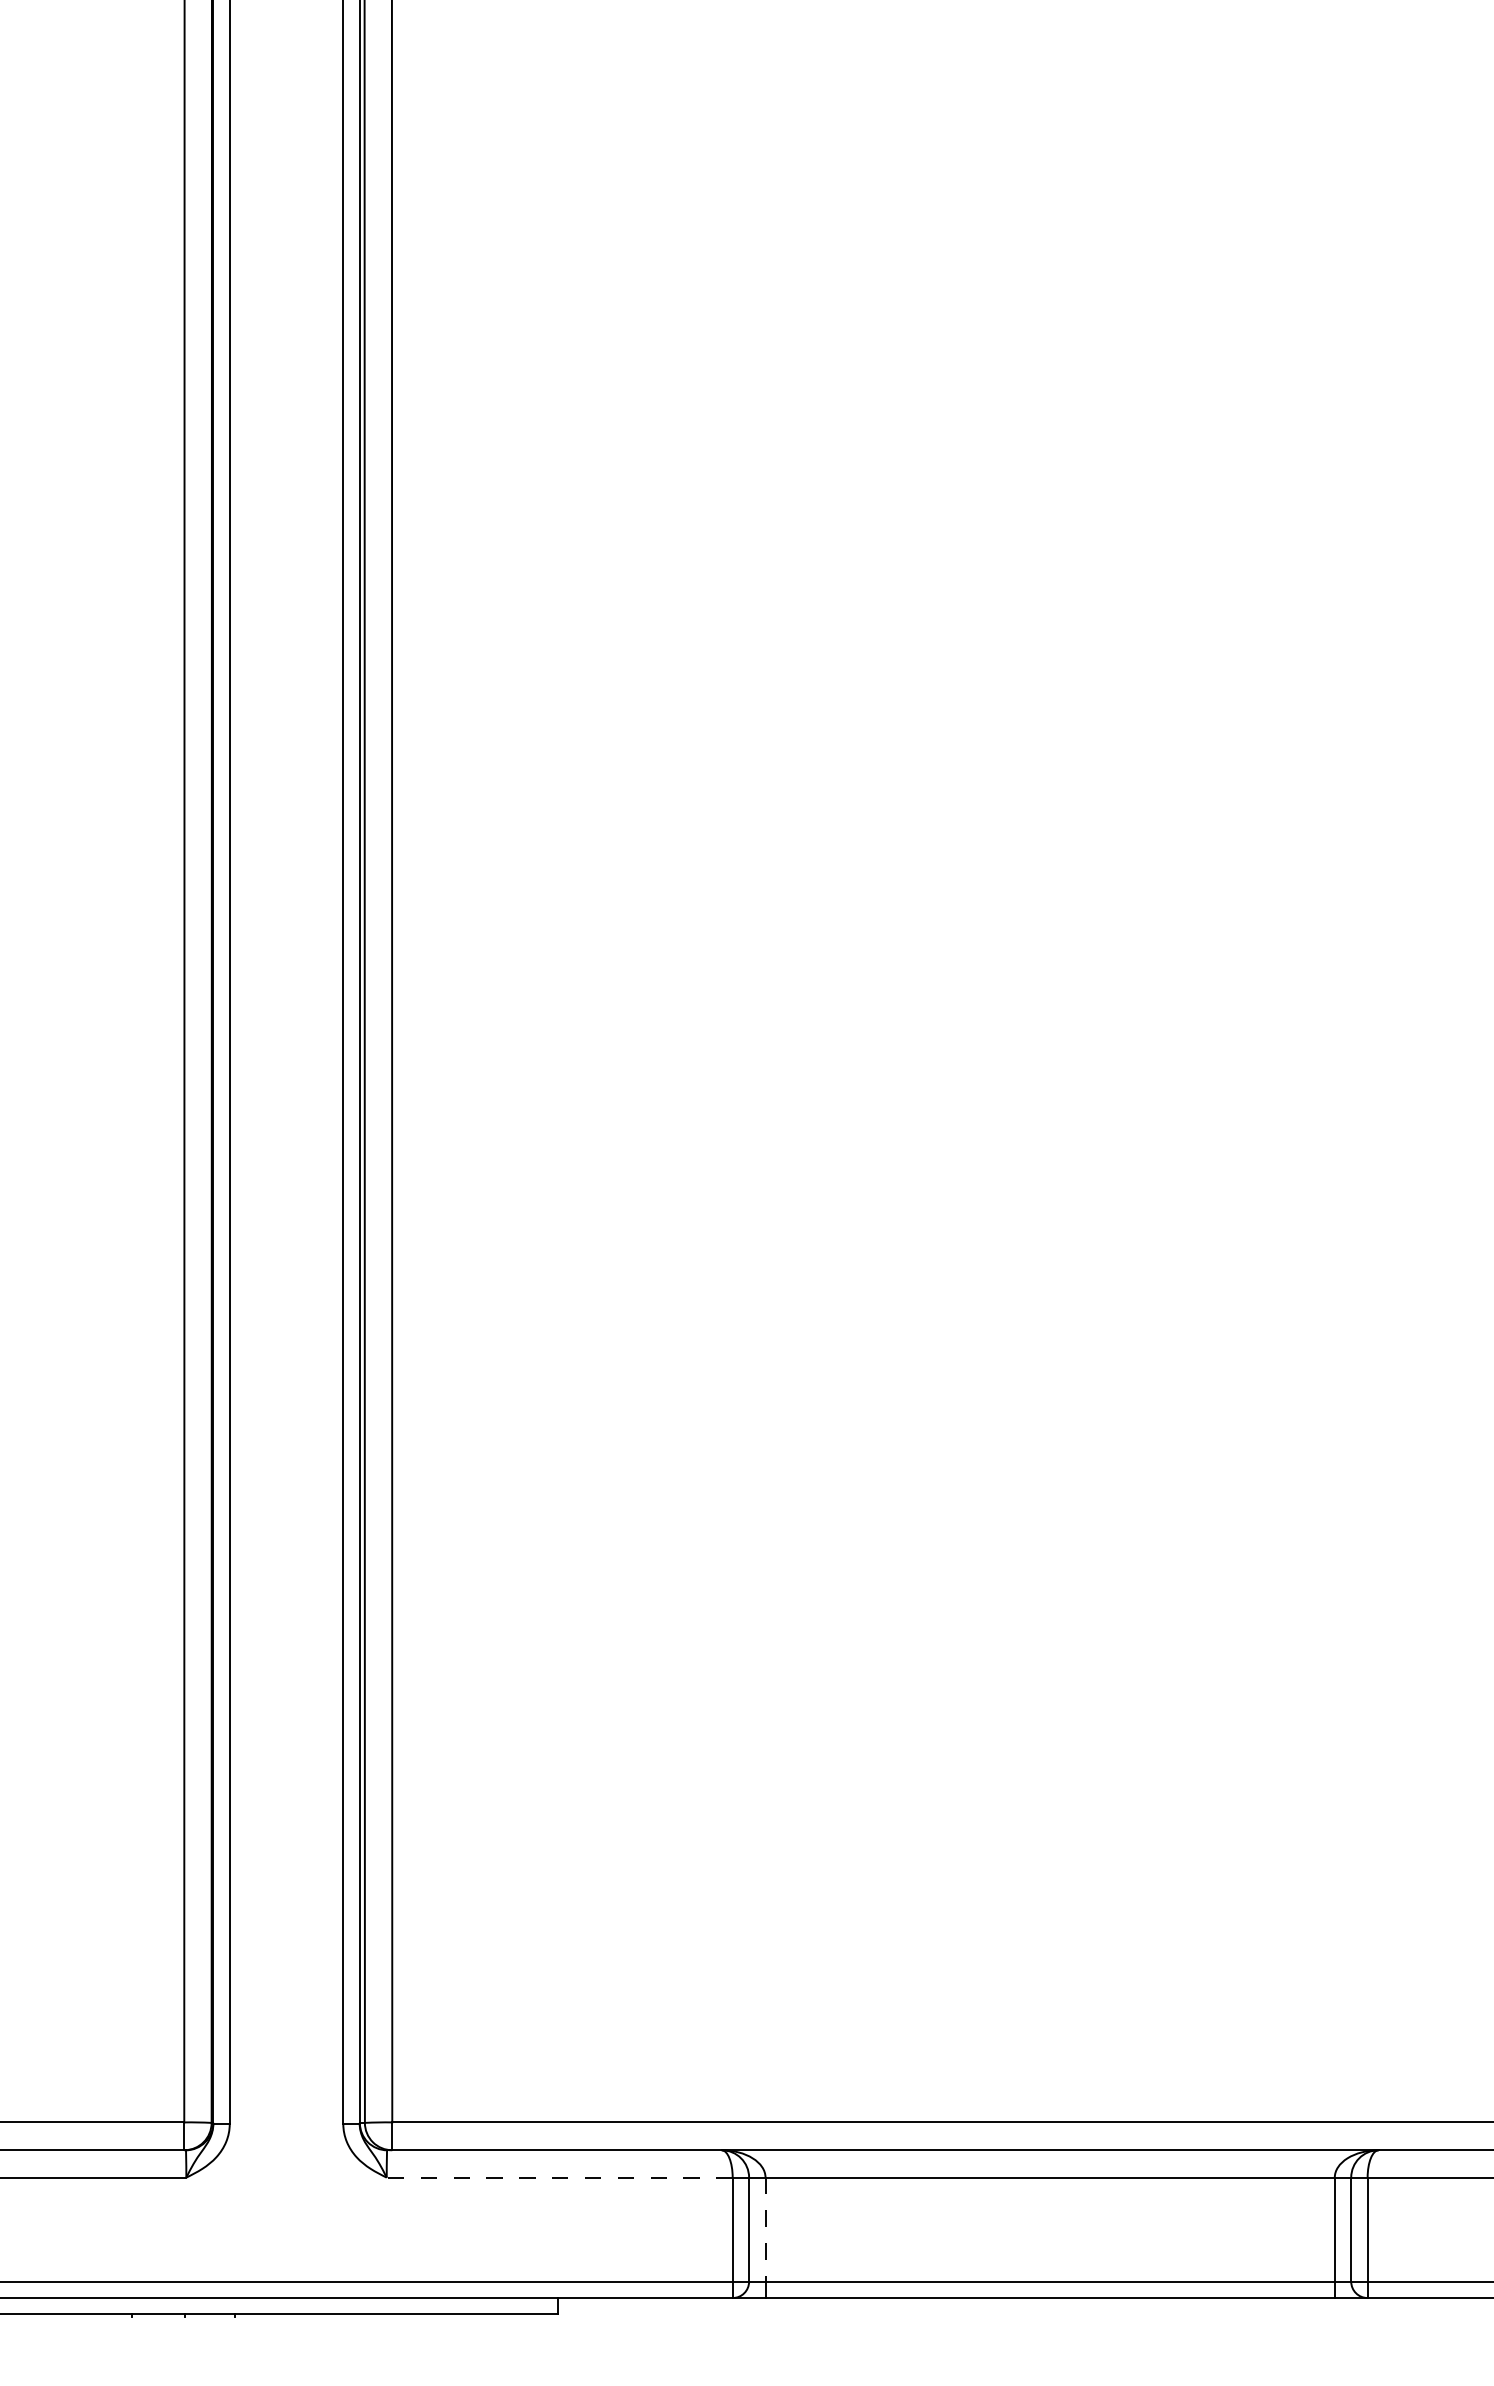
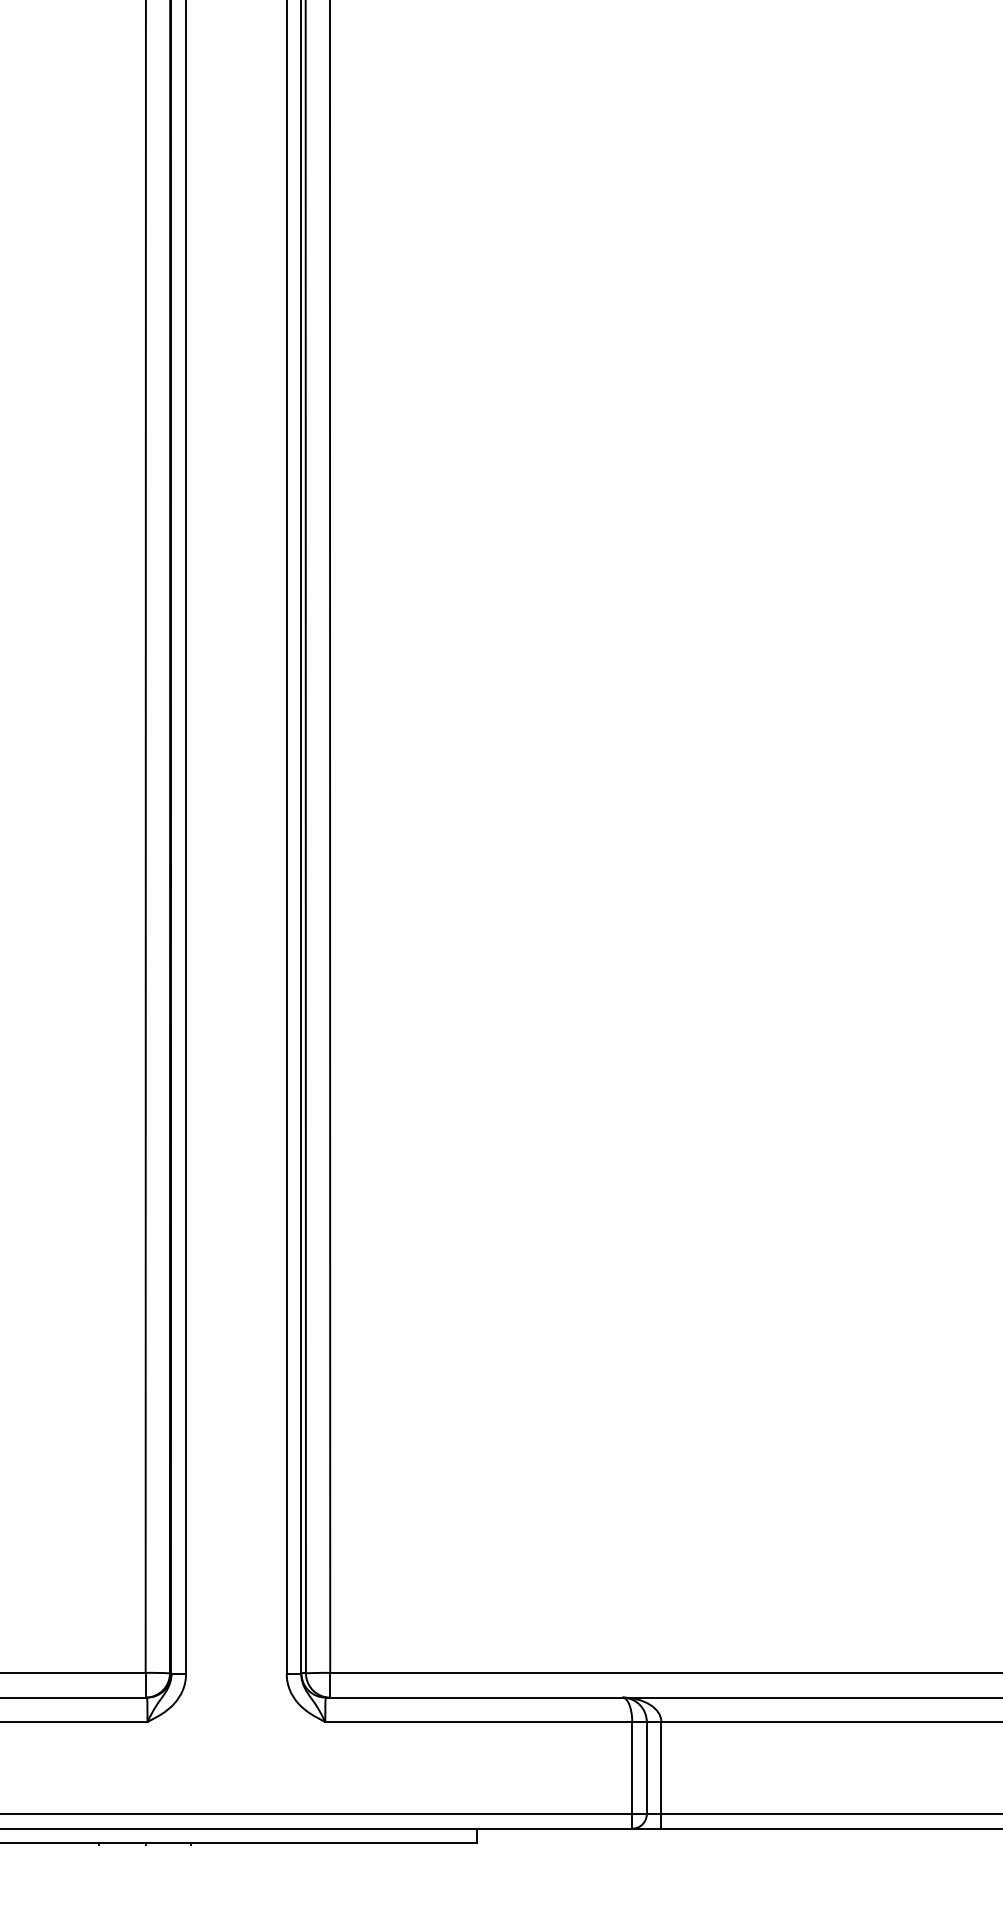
line: (559, 2177) -> (478, 1721), dashed -> solid
line: (765, 2229) -> (661, 1767), dashed -> solid

